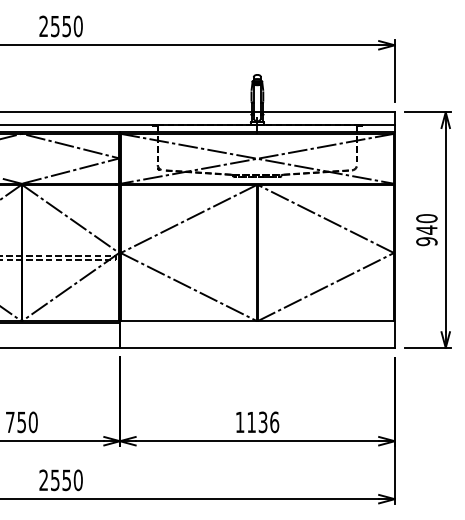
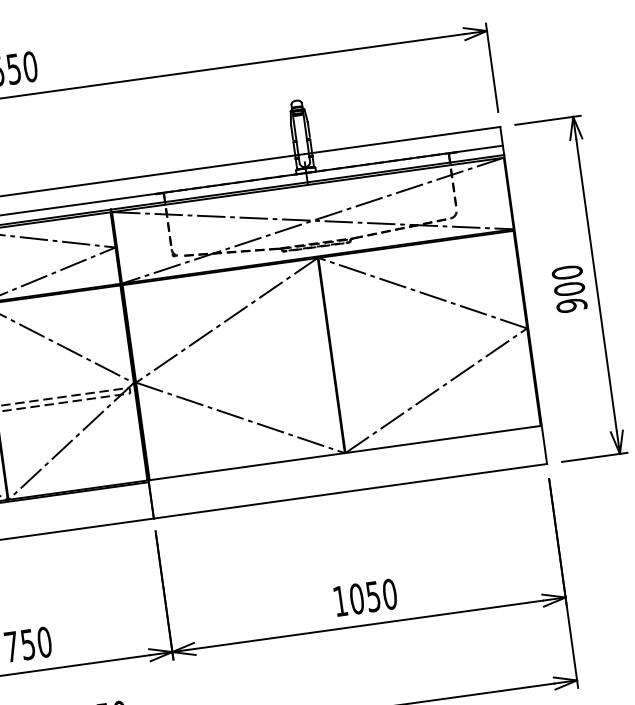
text: (426, 229) -> (568, 288), 940 -> 900
text: (263, 422) -> (374, 596), 1136 -> 1050

